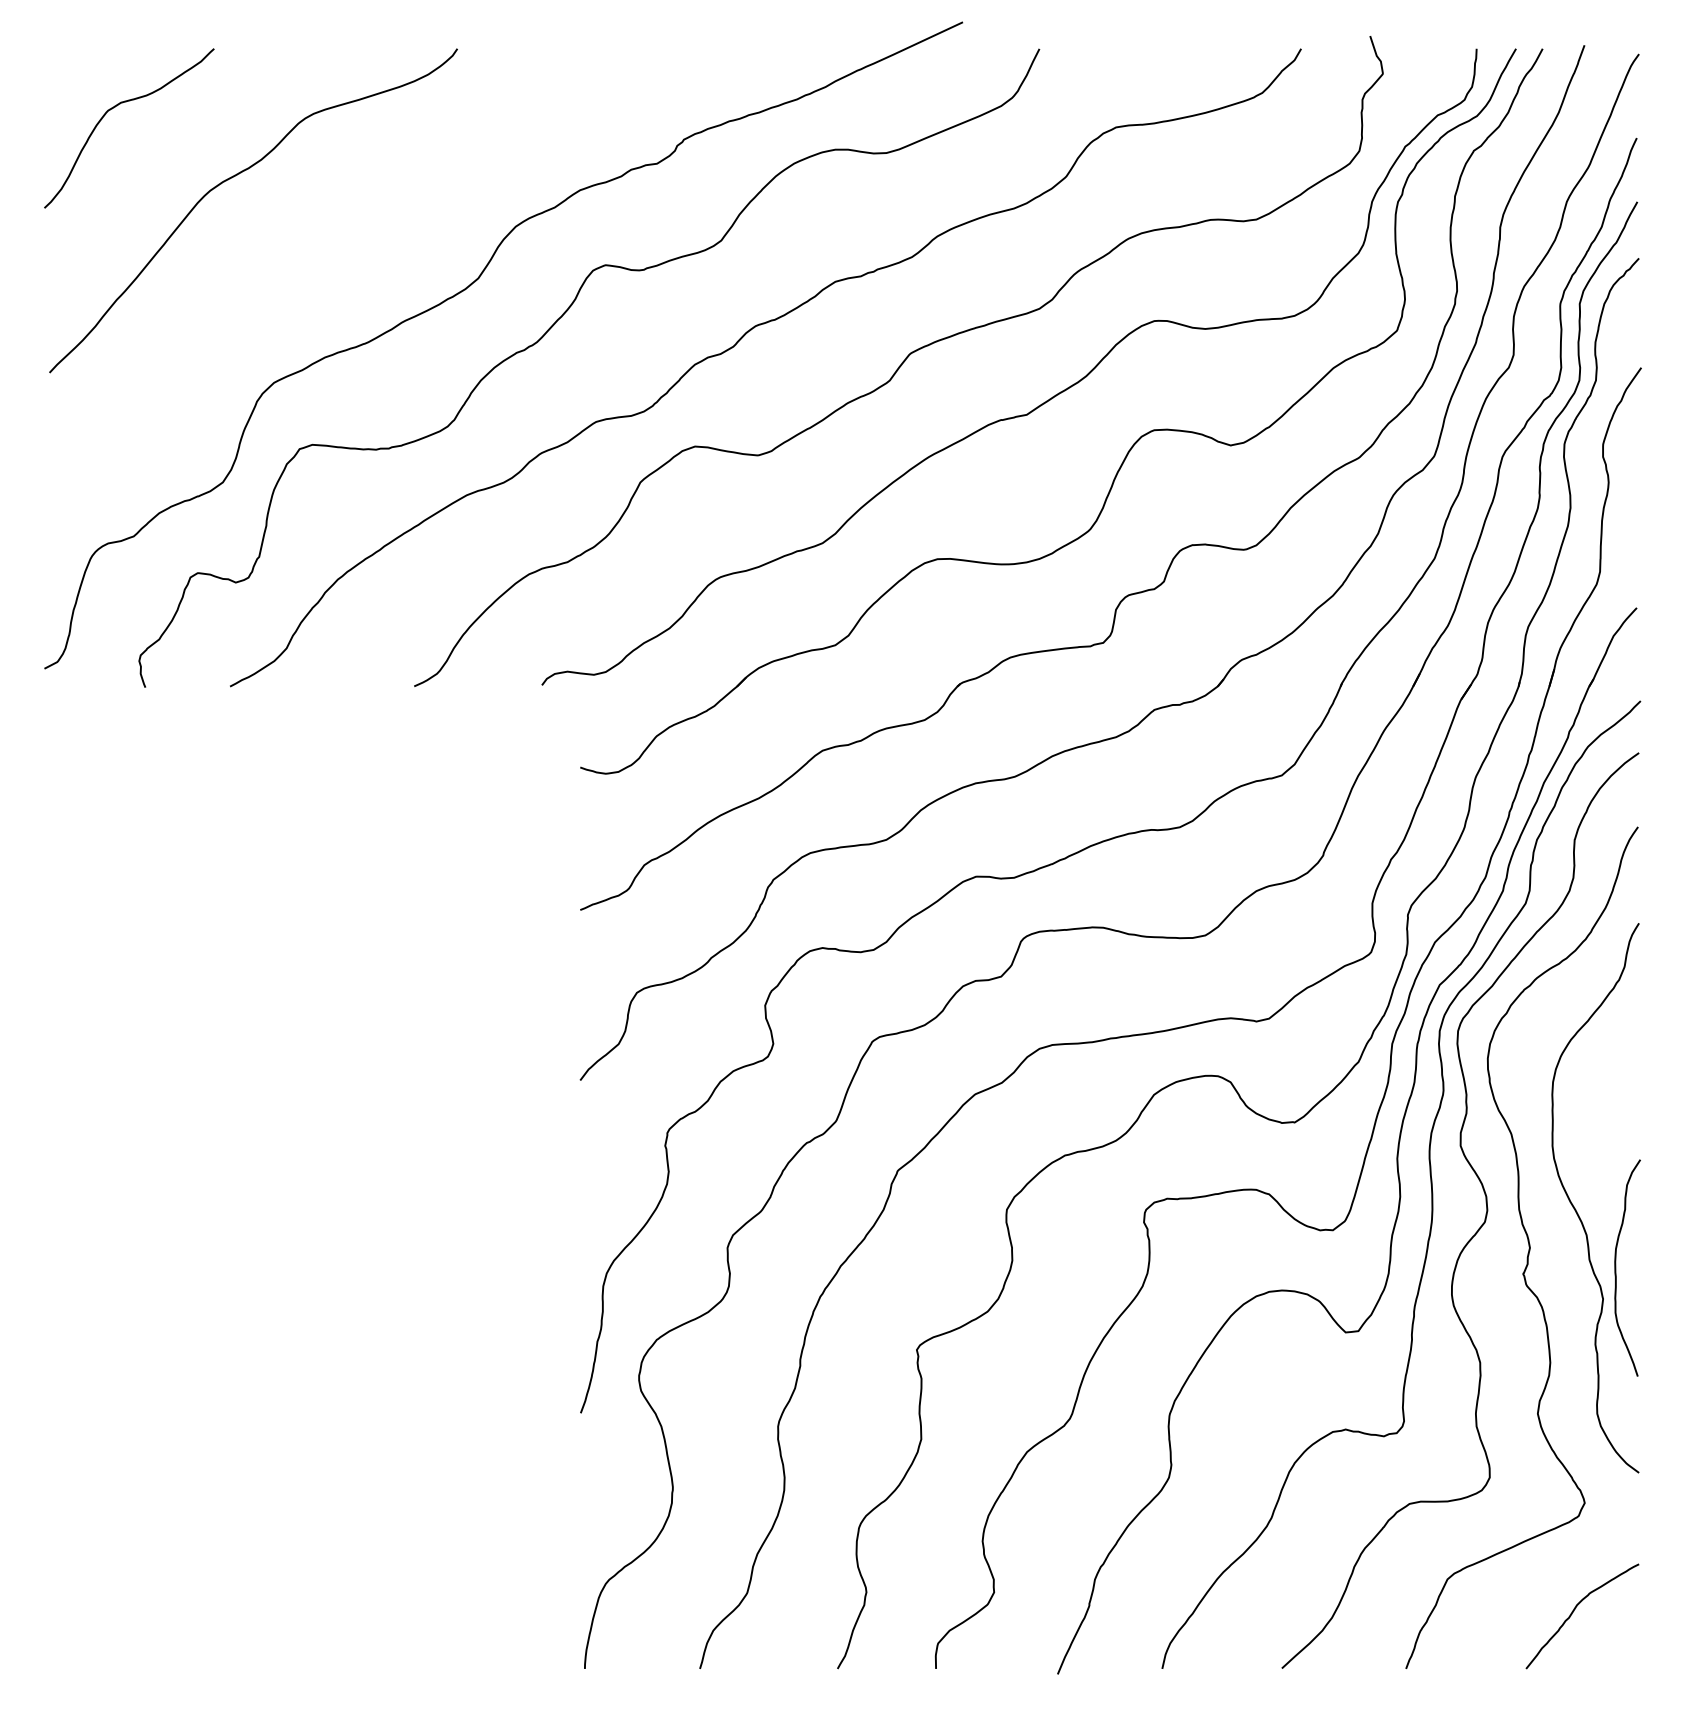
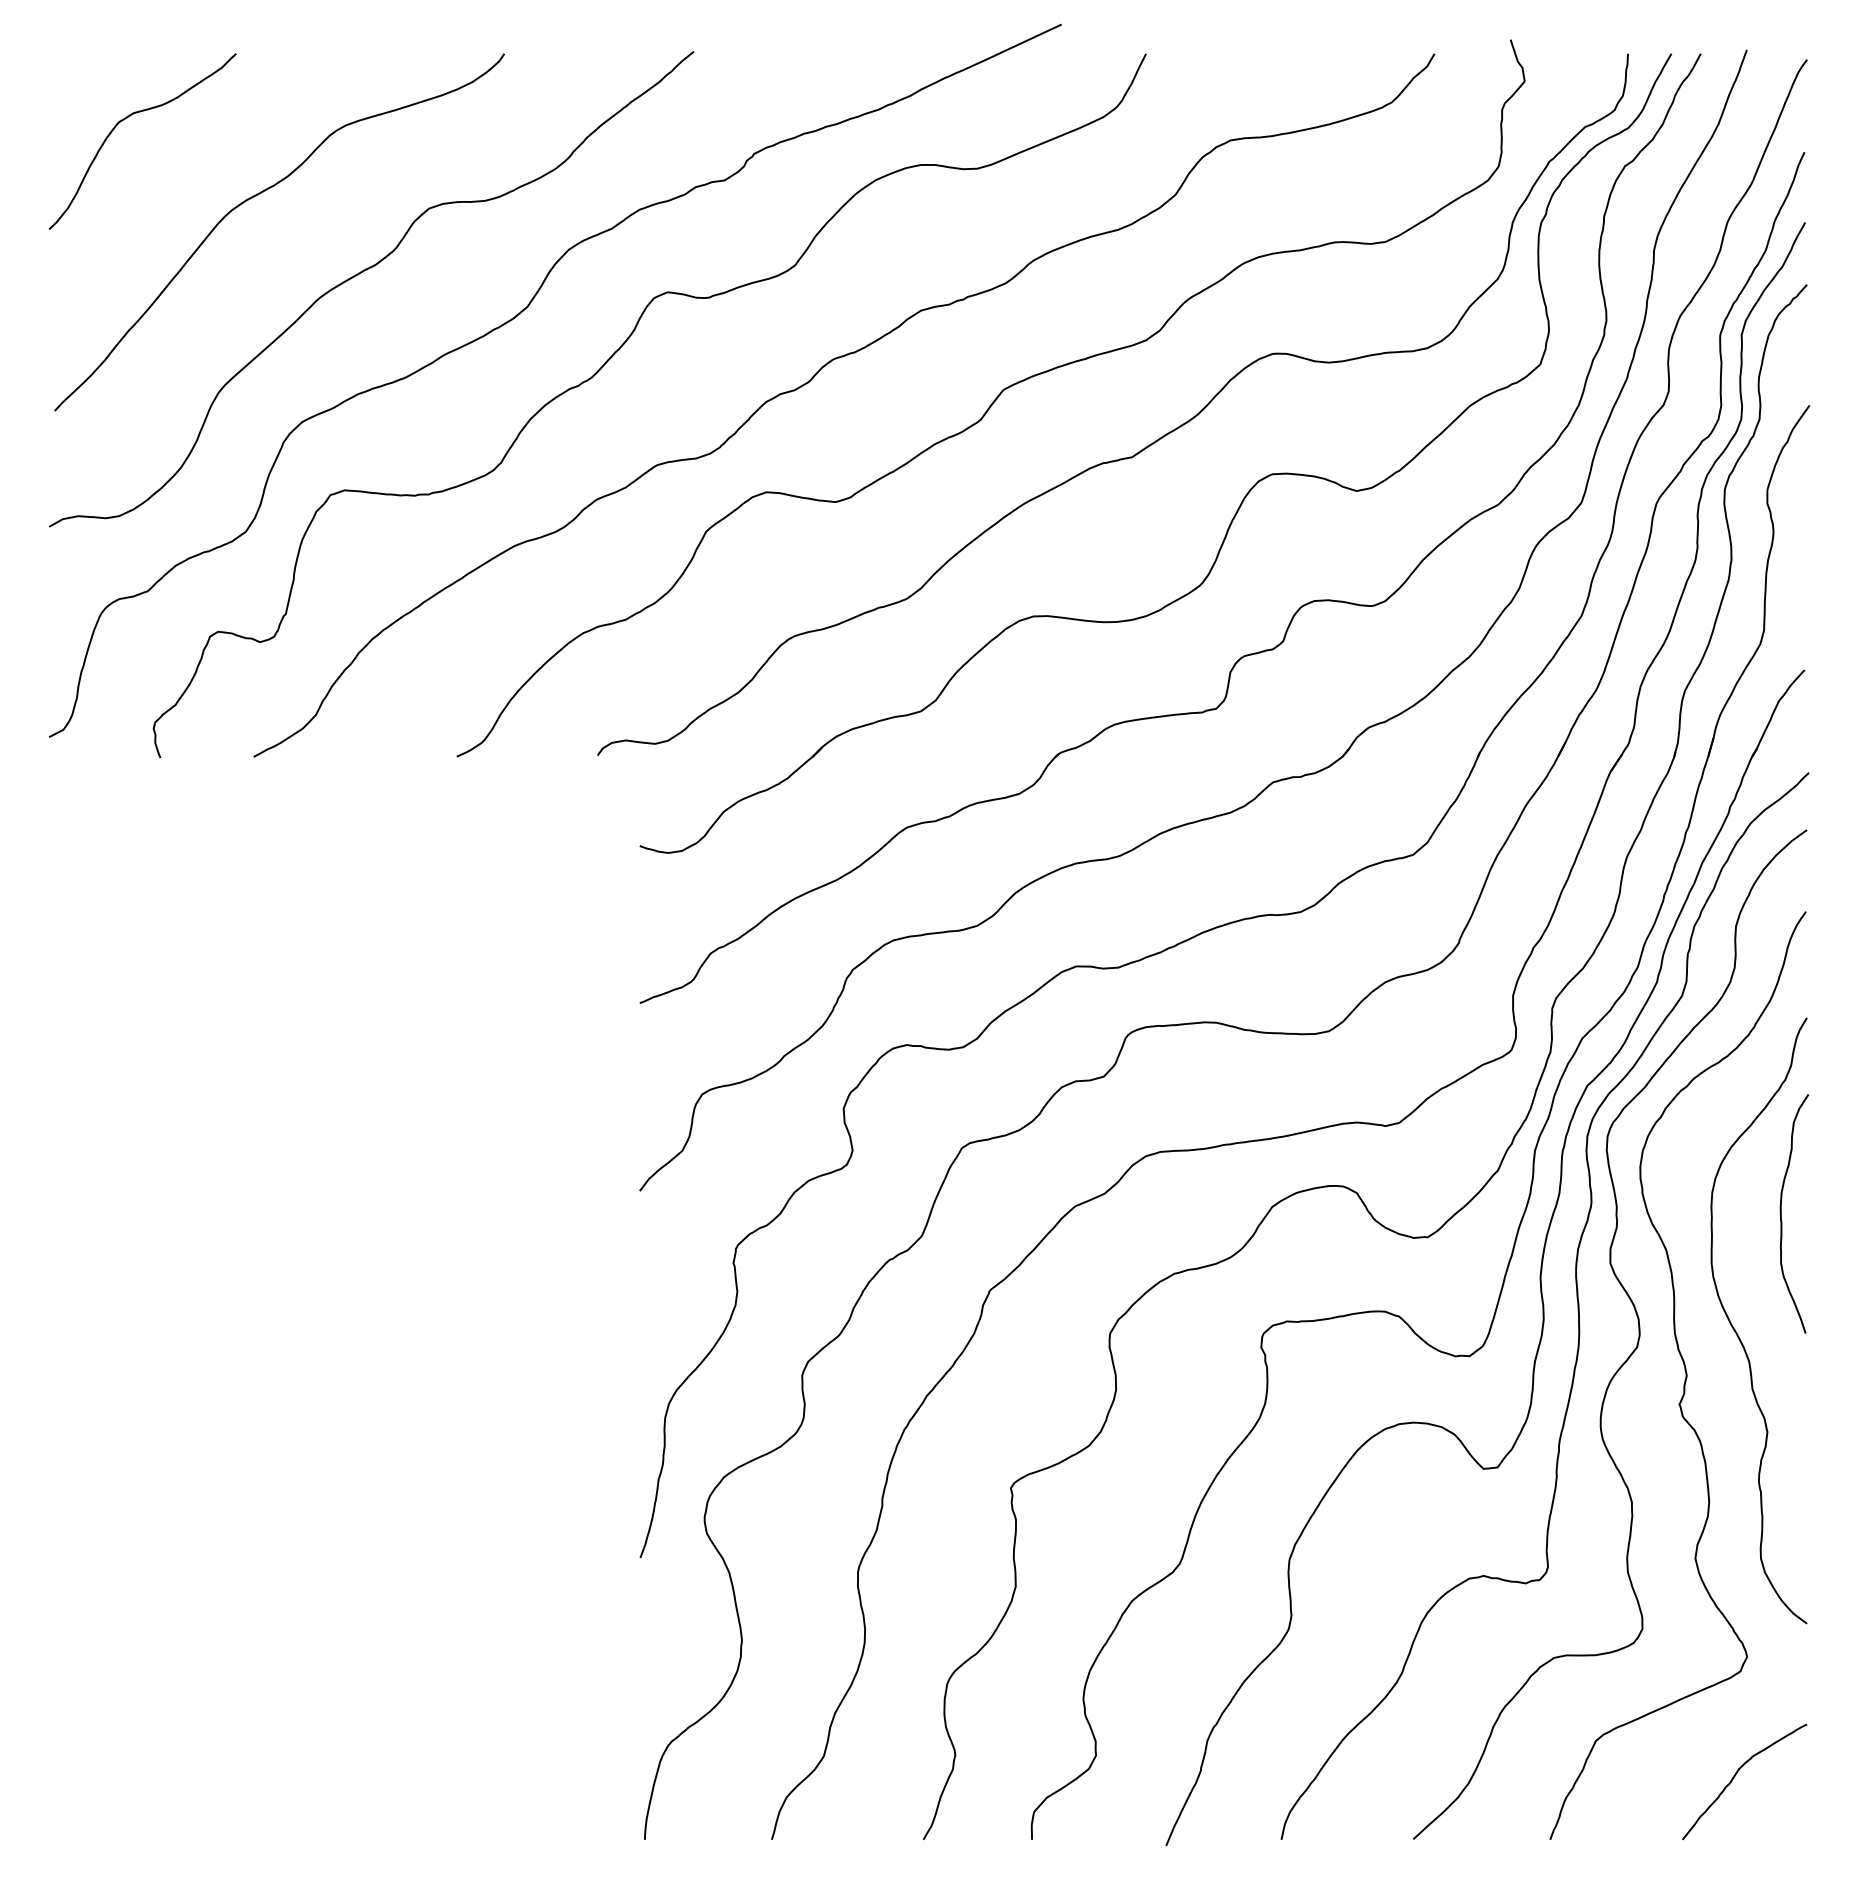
curve: (329, 247) -> (363, 272), added
curve: (1615, 1267) -> (1781, 1213), moved

